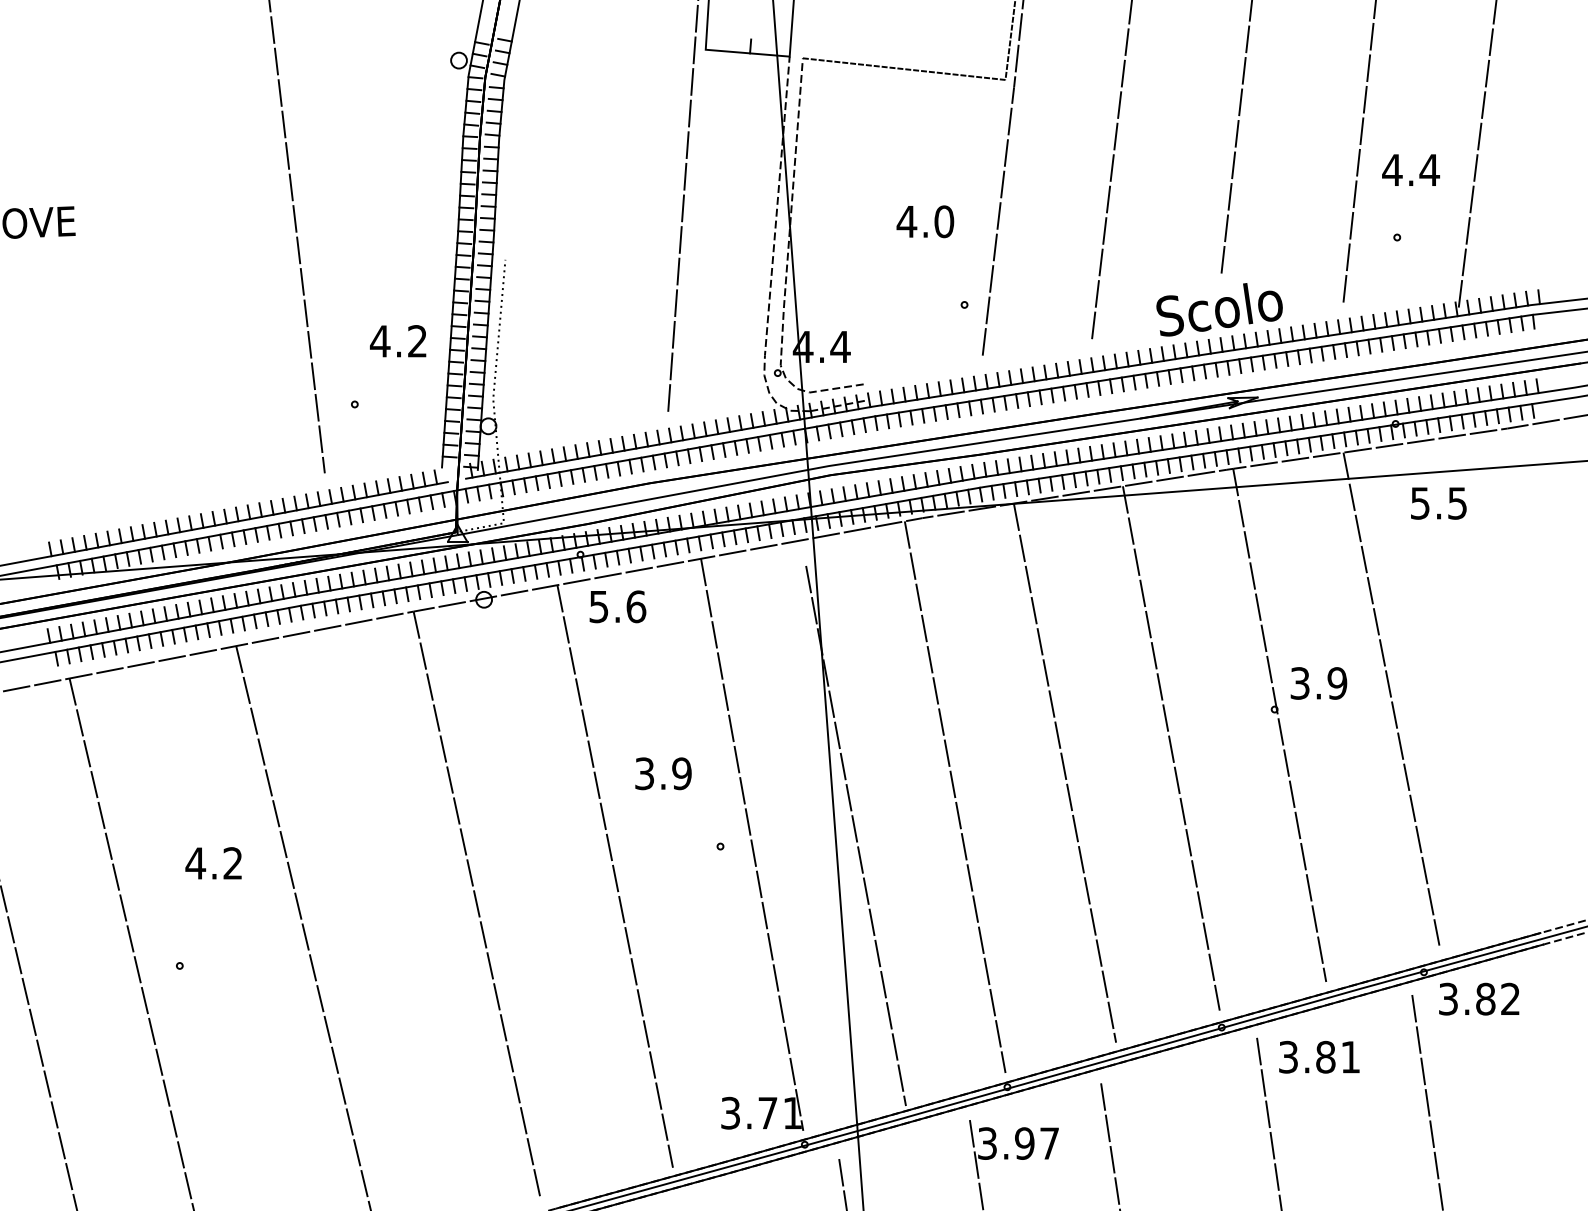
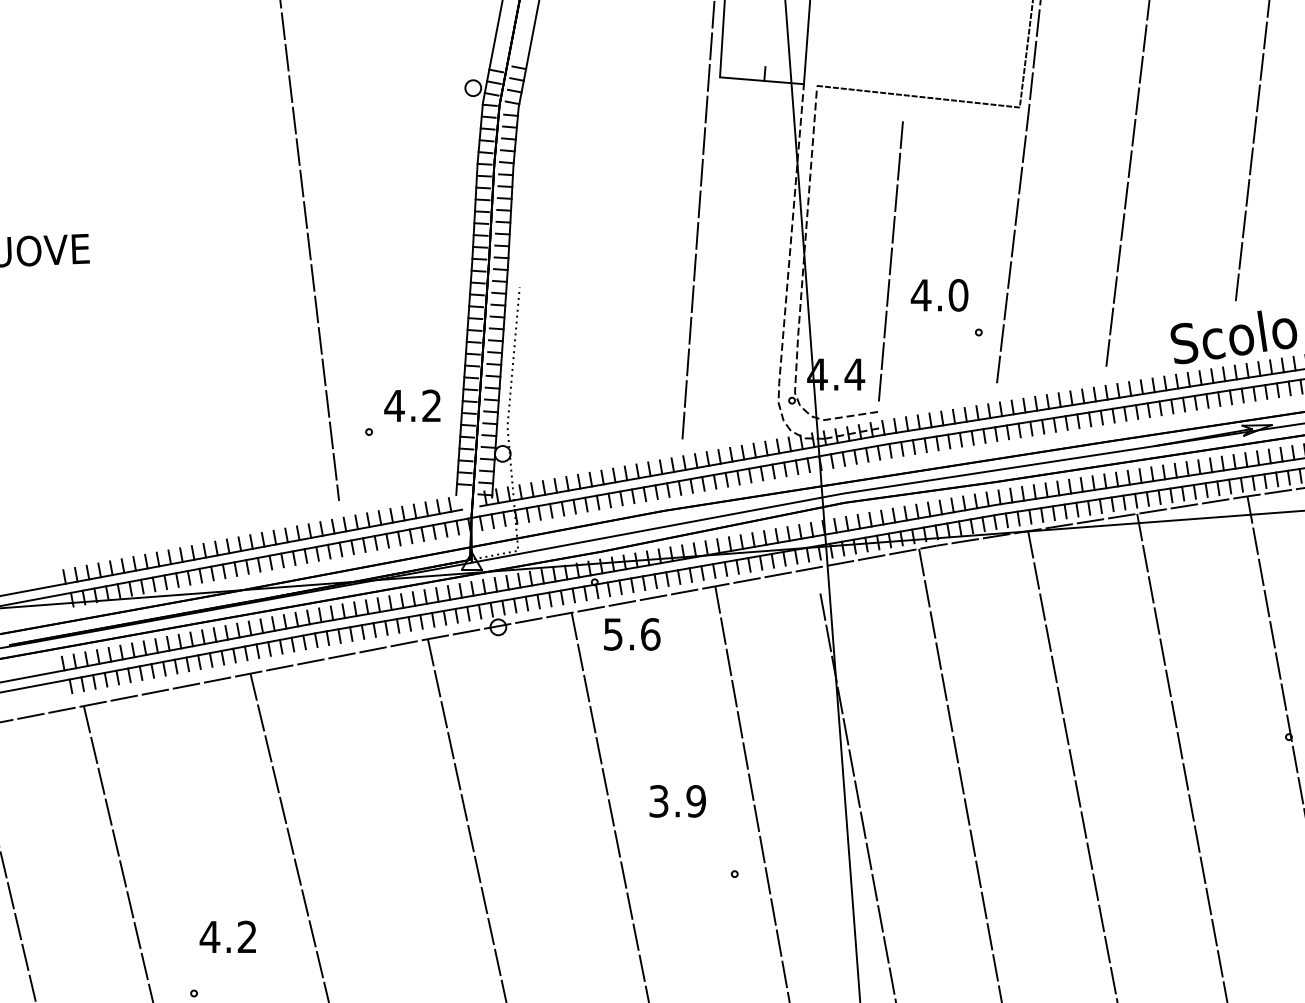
text: (925, 221) -> (939, 295), moved
line: (876, 231) -> (890, 259), added
text: (398, 341) -> (412, 406), moved
text: (213, 863) -> (227, 937), moved

